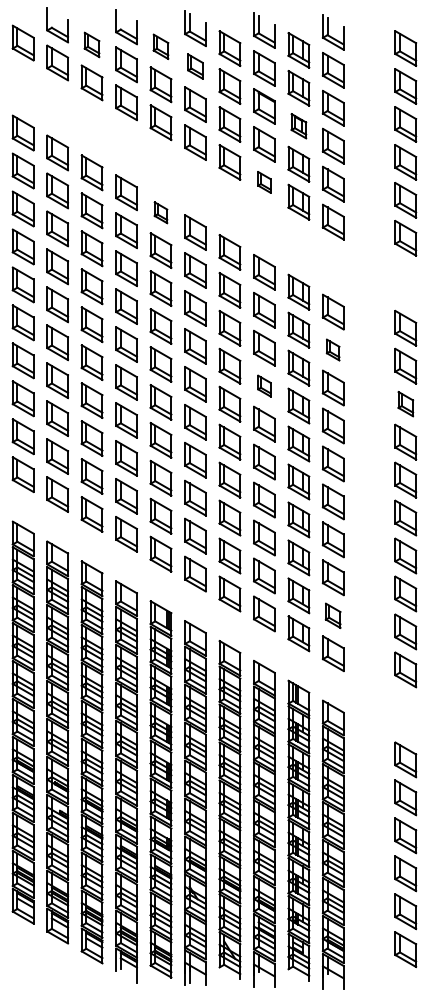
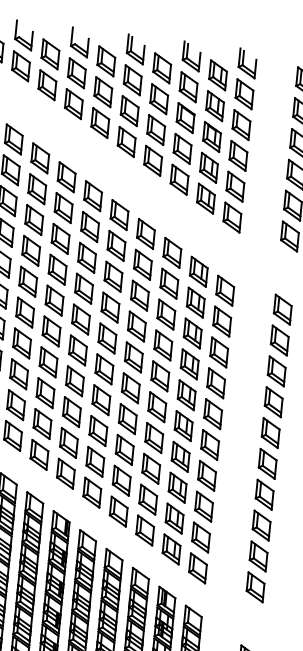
part: (91, 44) -> (50, 53), size x1.43
part: (160, 46) -> (105, 61), size x1.43
part: (195, 66) -> (132, 80), size x1.43
part: (298, 125) -> (211, 136), size x1.43
part: (264, 182) -> (179, 179), size x1.67
part: (160, 212) -> (92, 196), size x1.67
part: (332, 349) -> (221, 321), size x1.67
part: (264, 385) -> (163, 344), size x1.67
part: (405, 403) -> (276, 370), size x1.43
part: (332, 615) -> (200, 537), size x1.43

